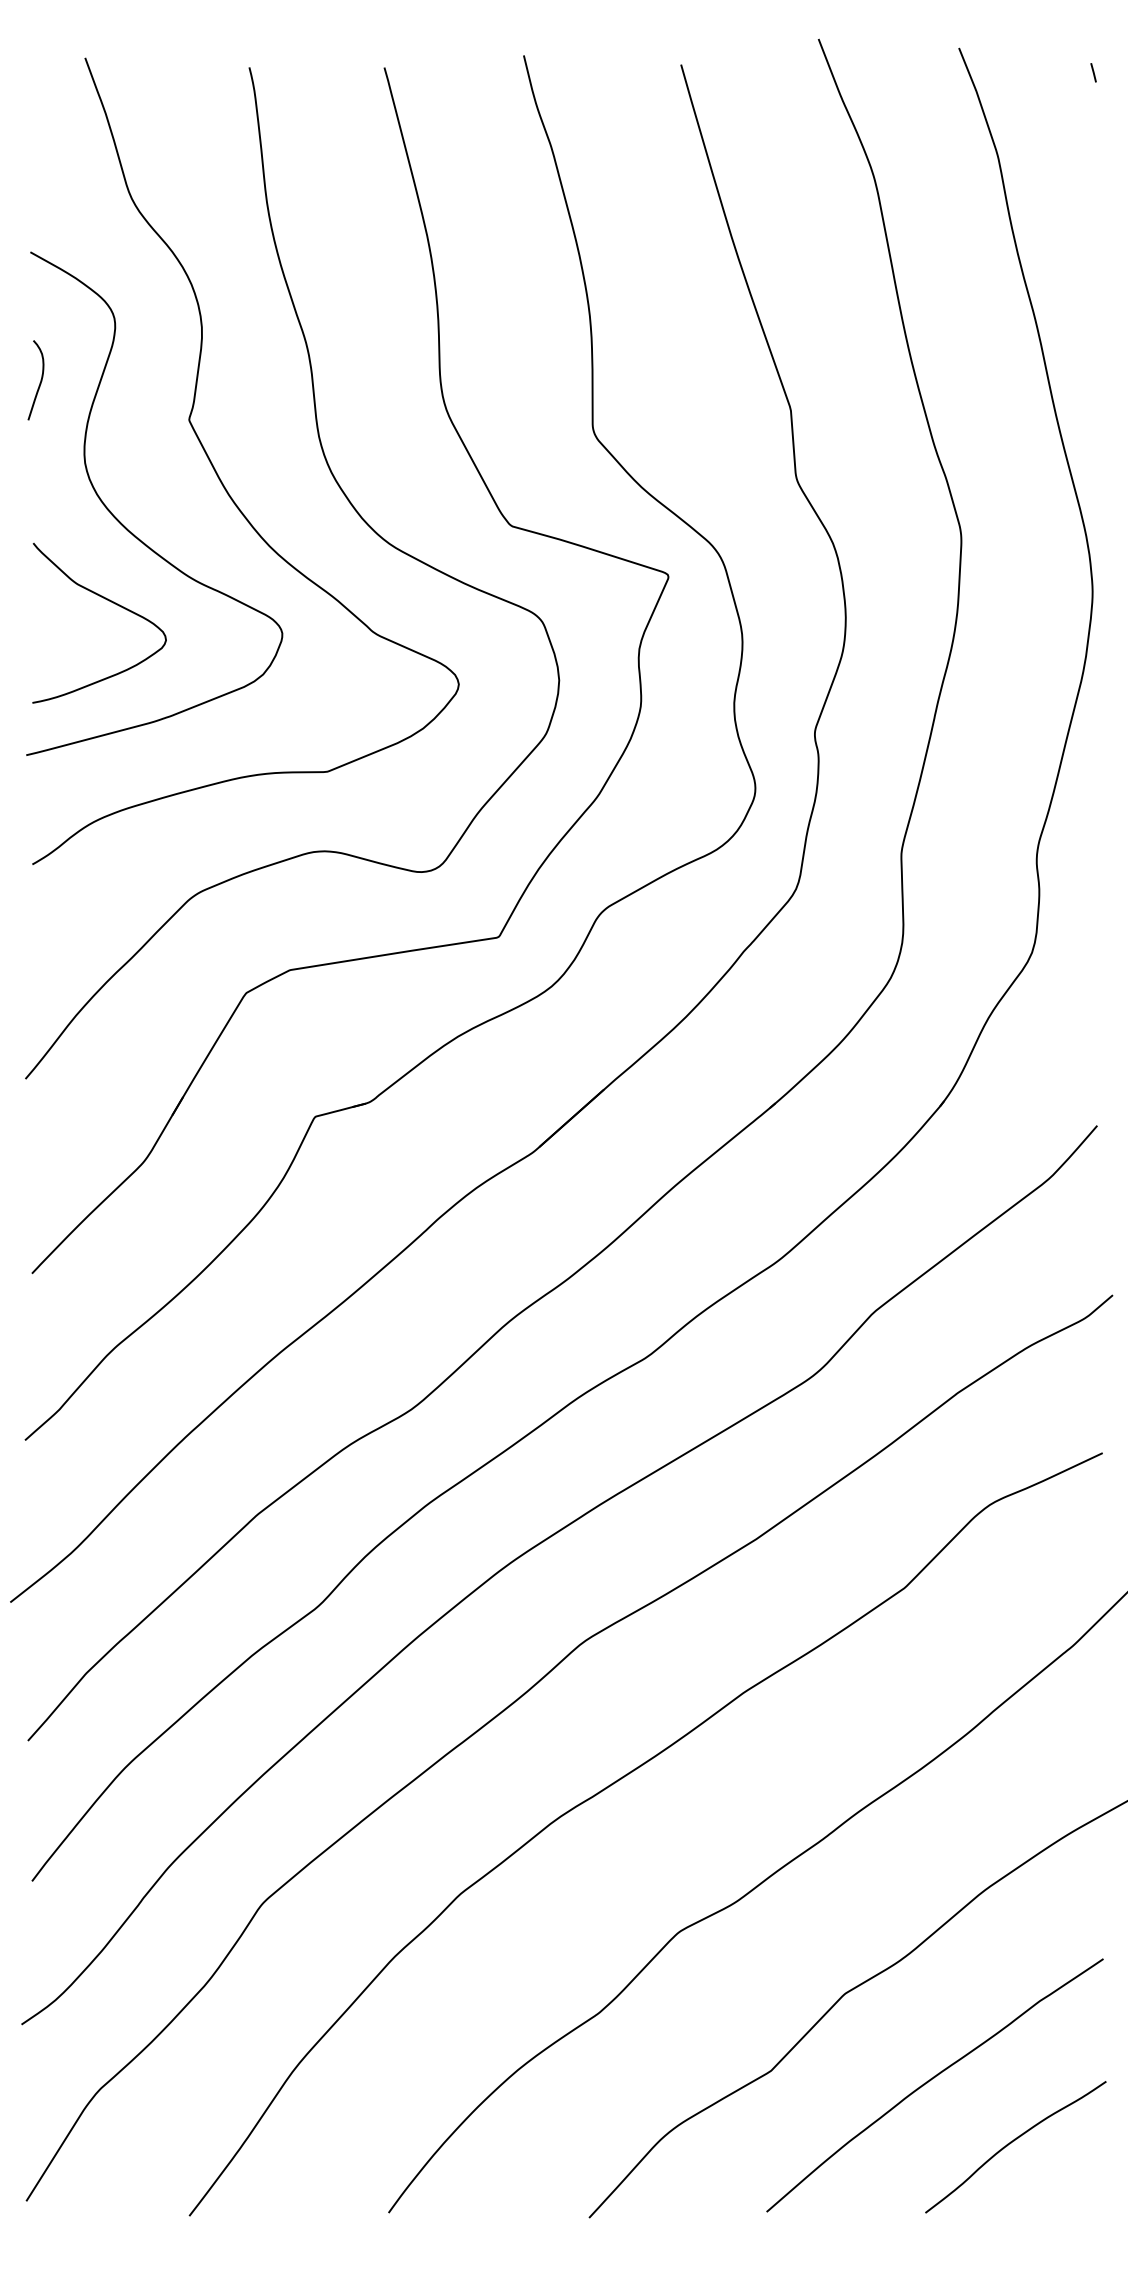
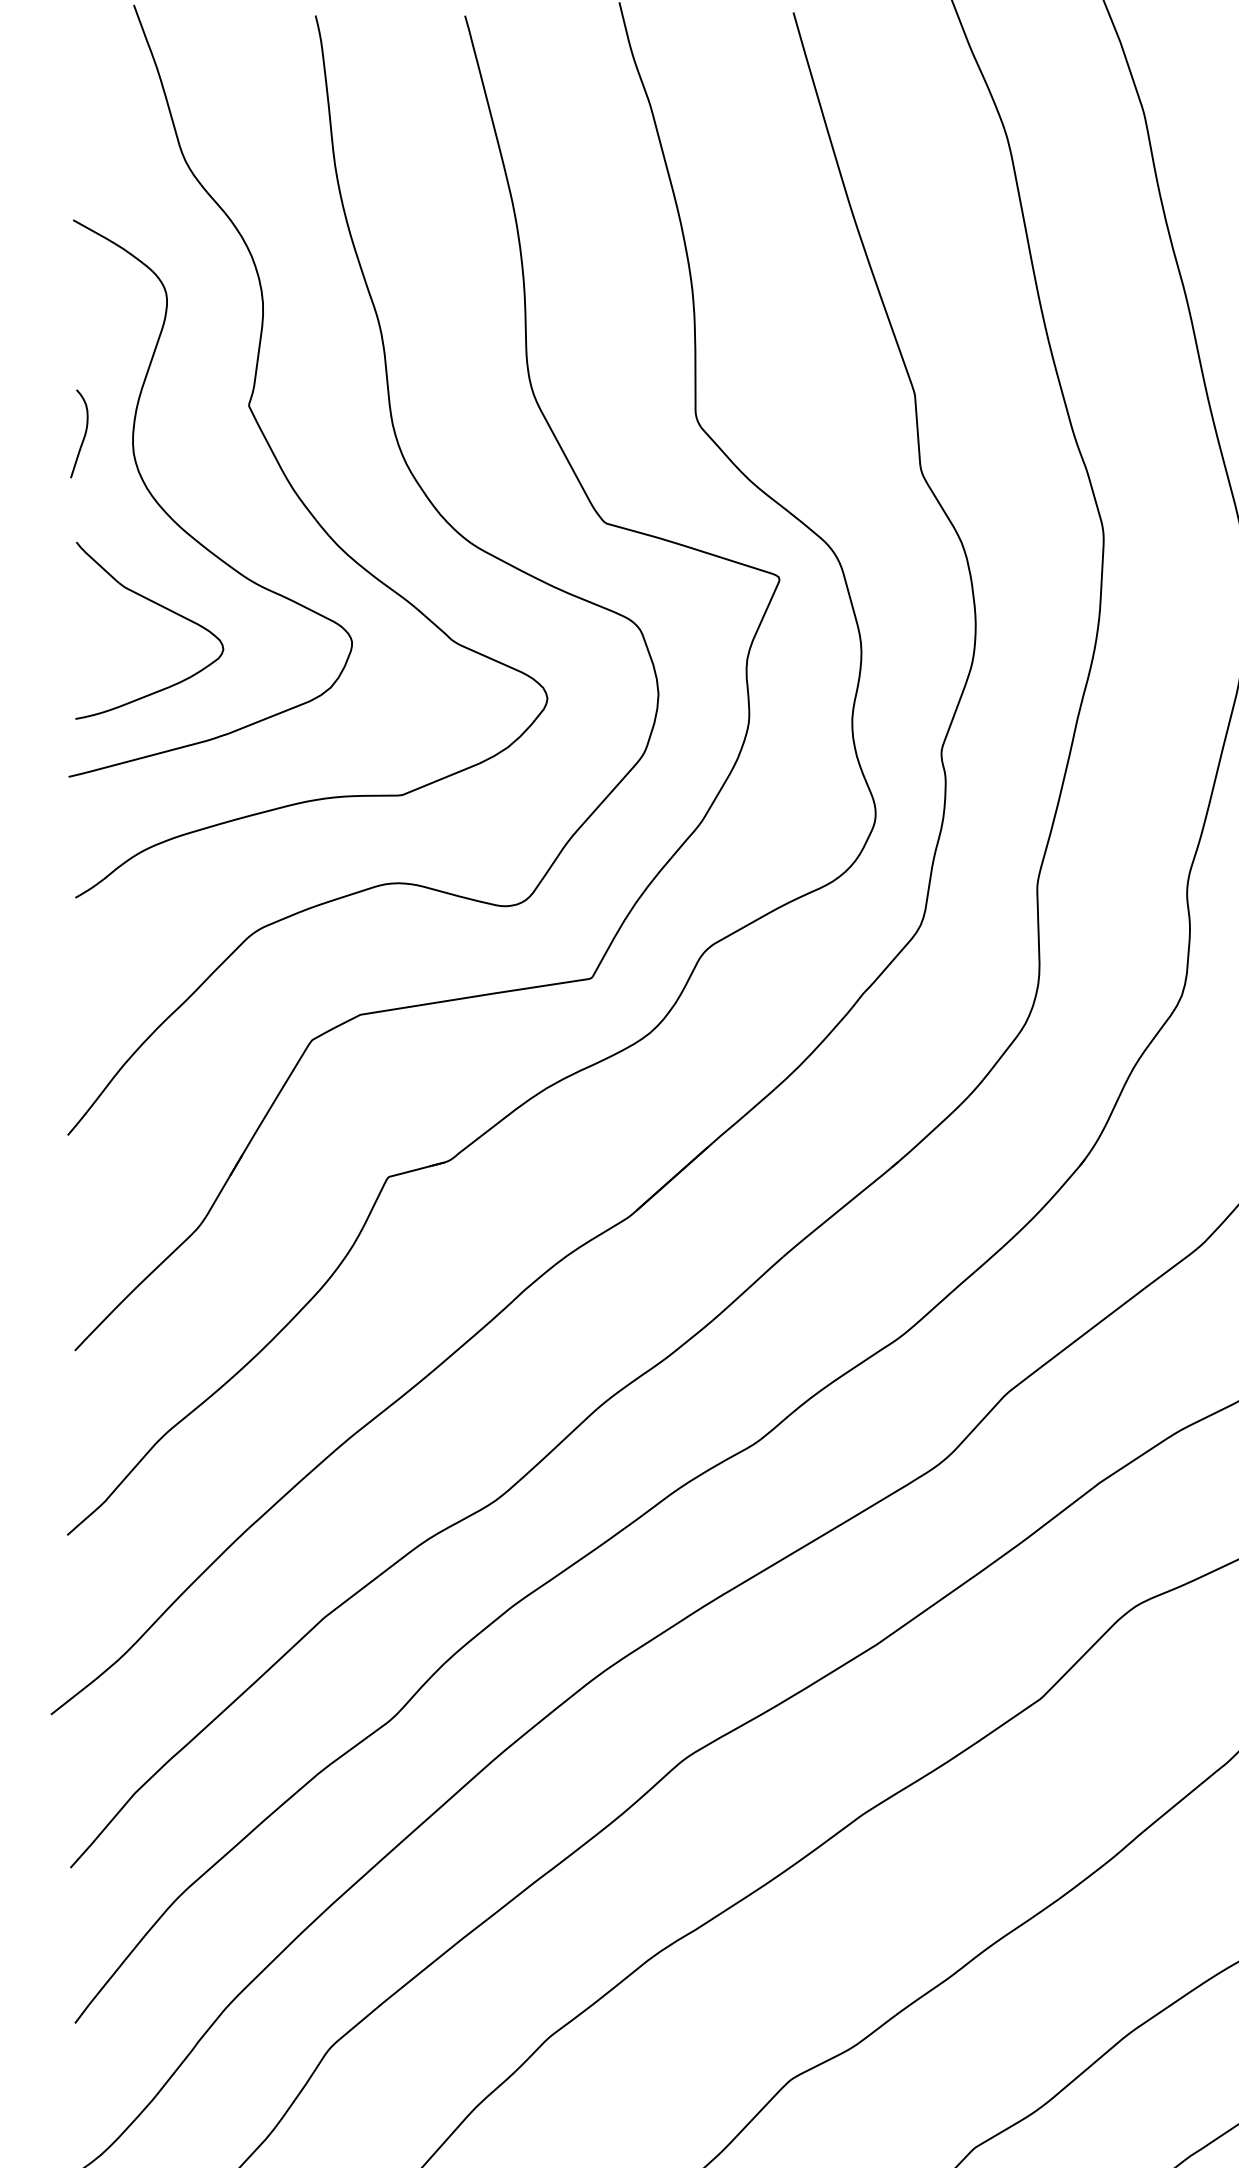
curve: (39, 382) -> (83, 436), moved

